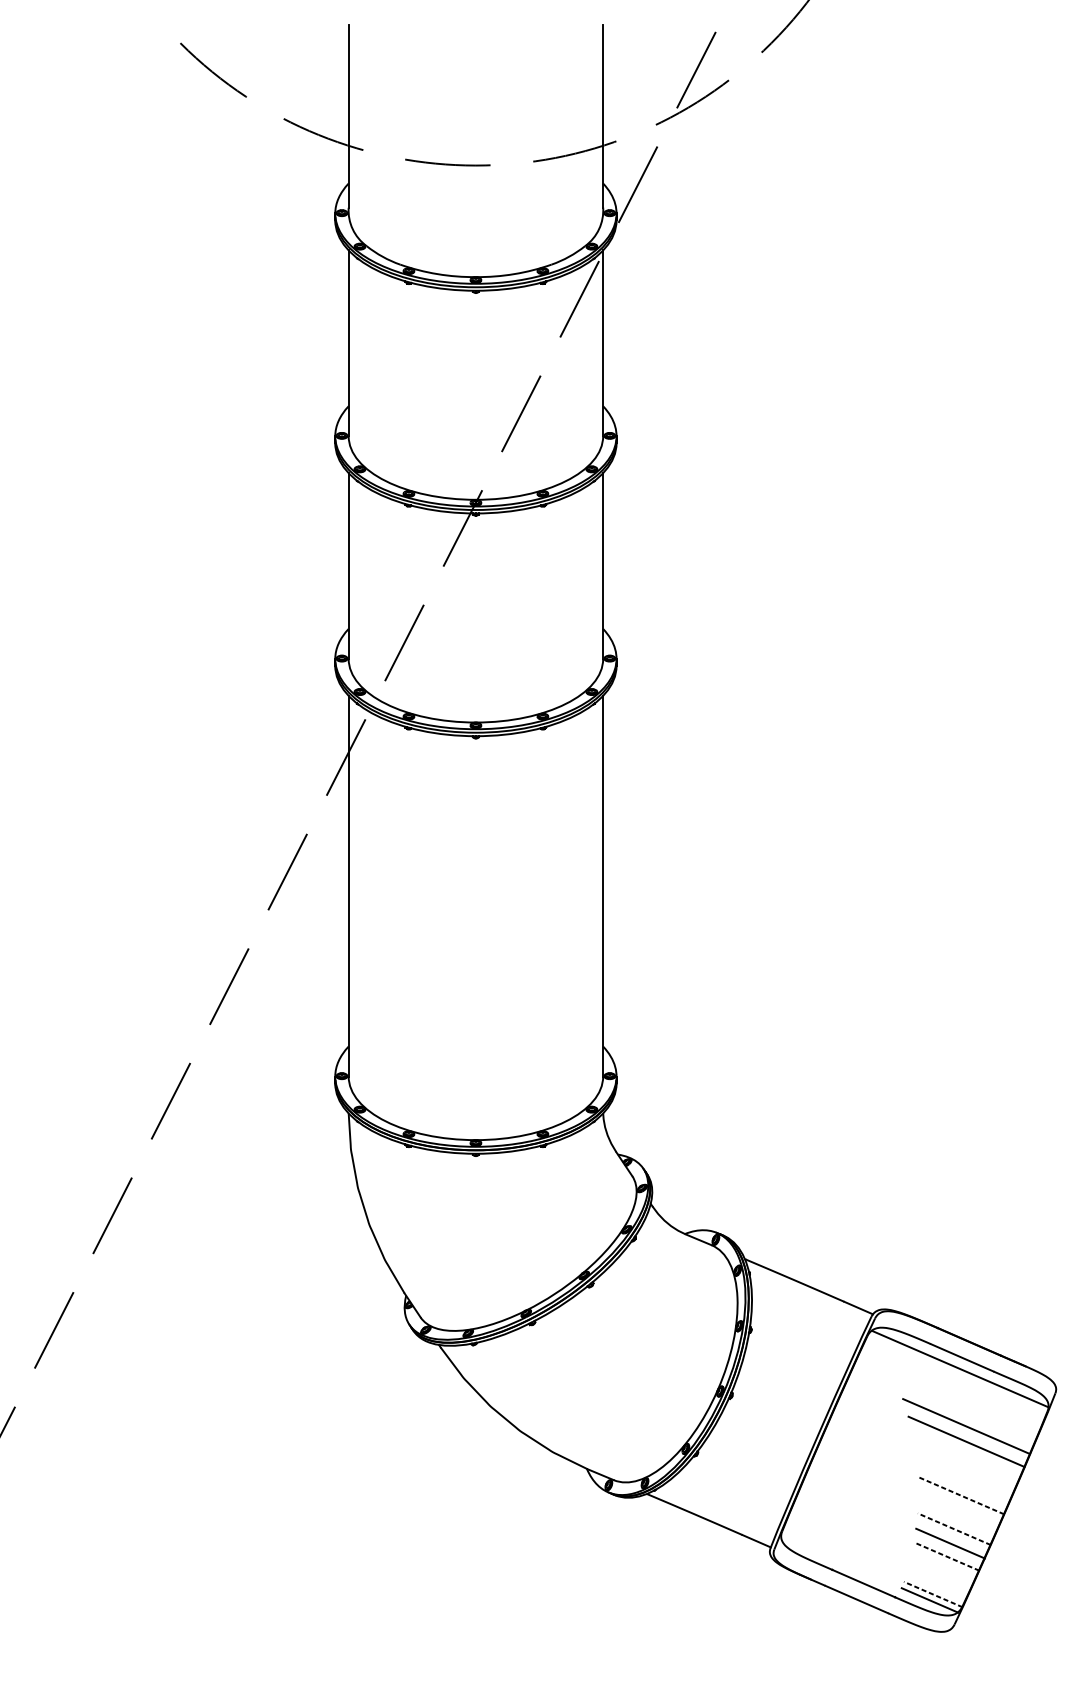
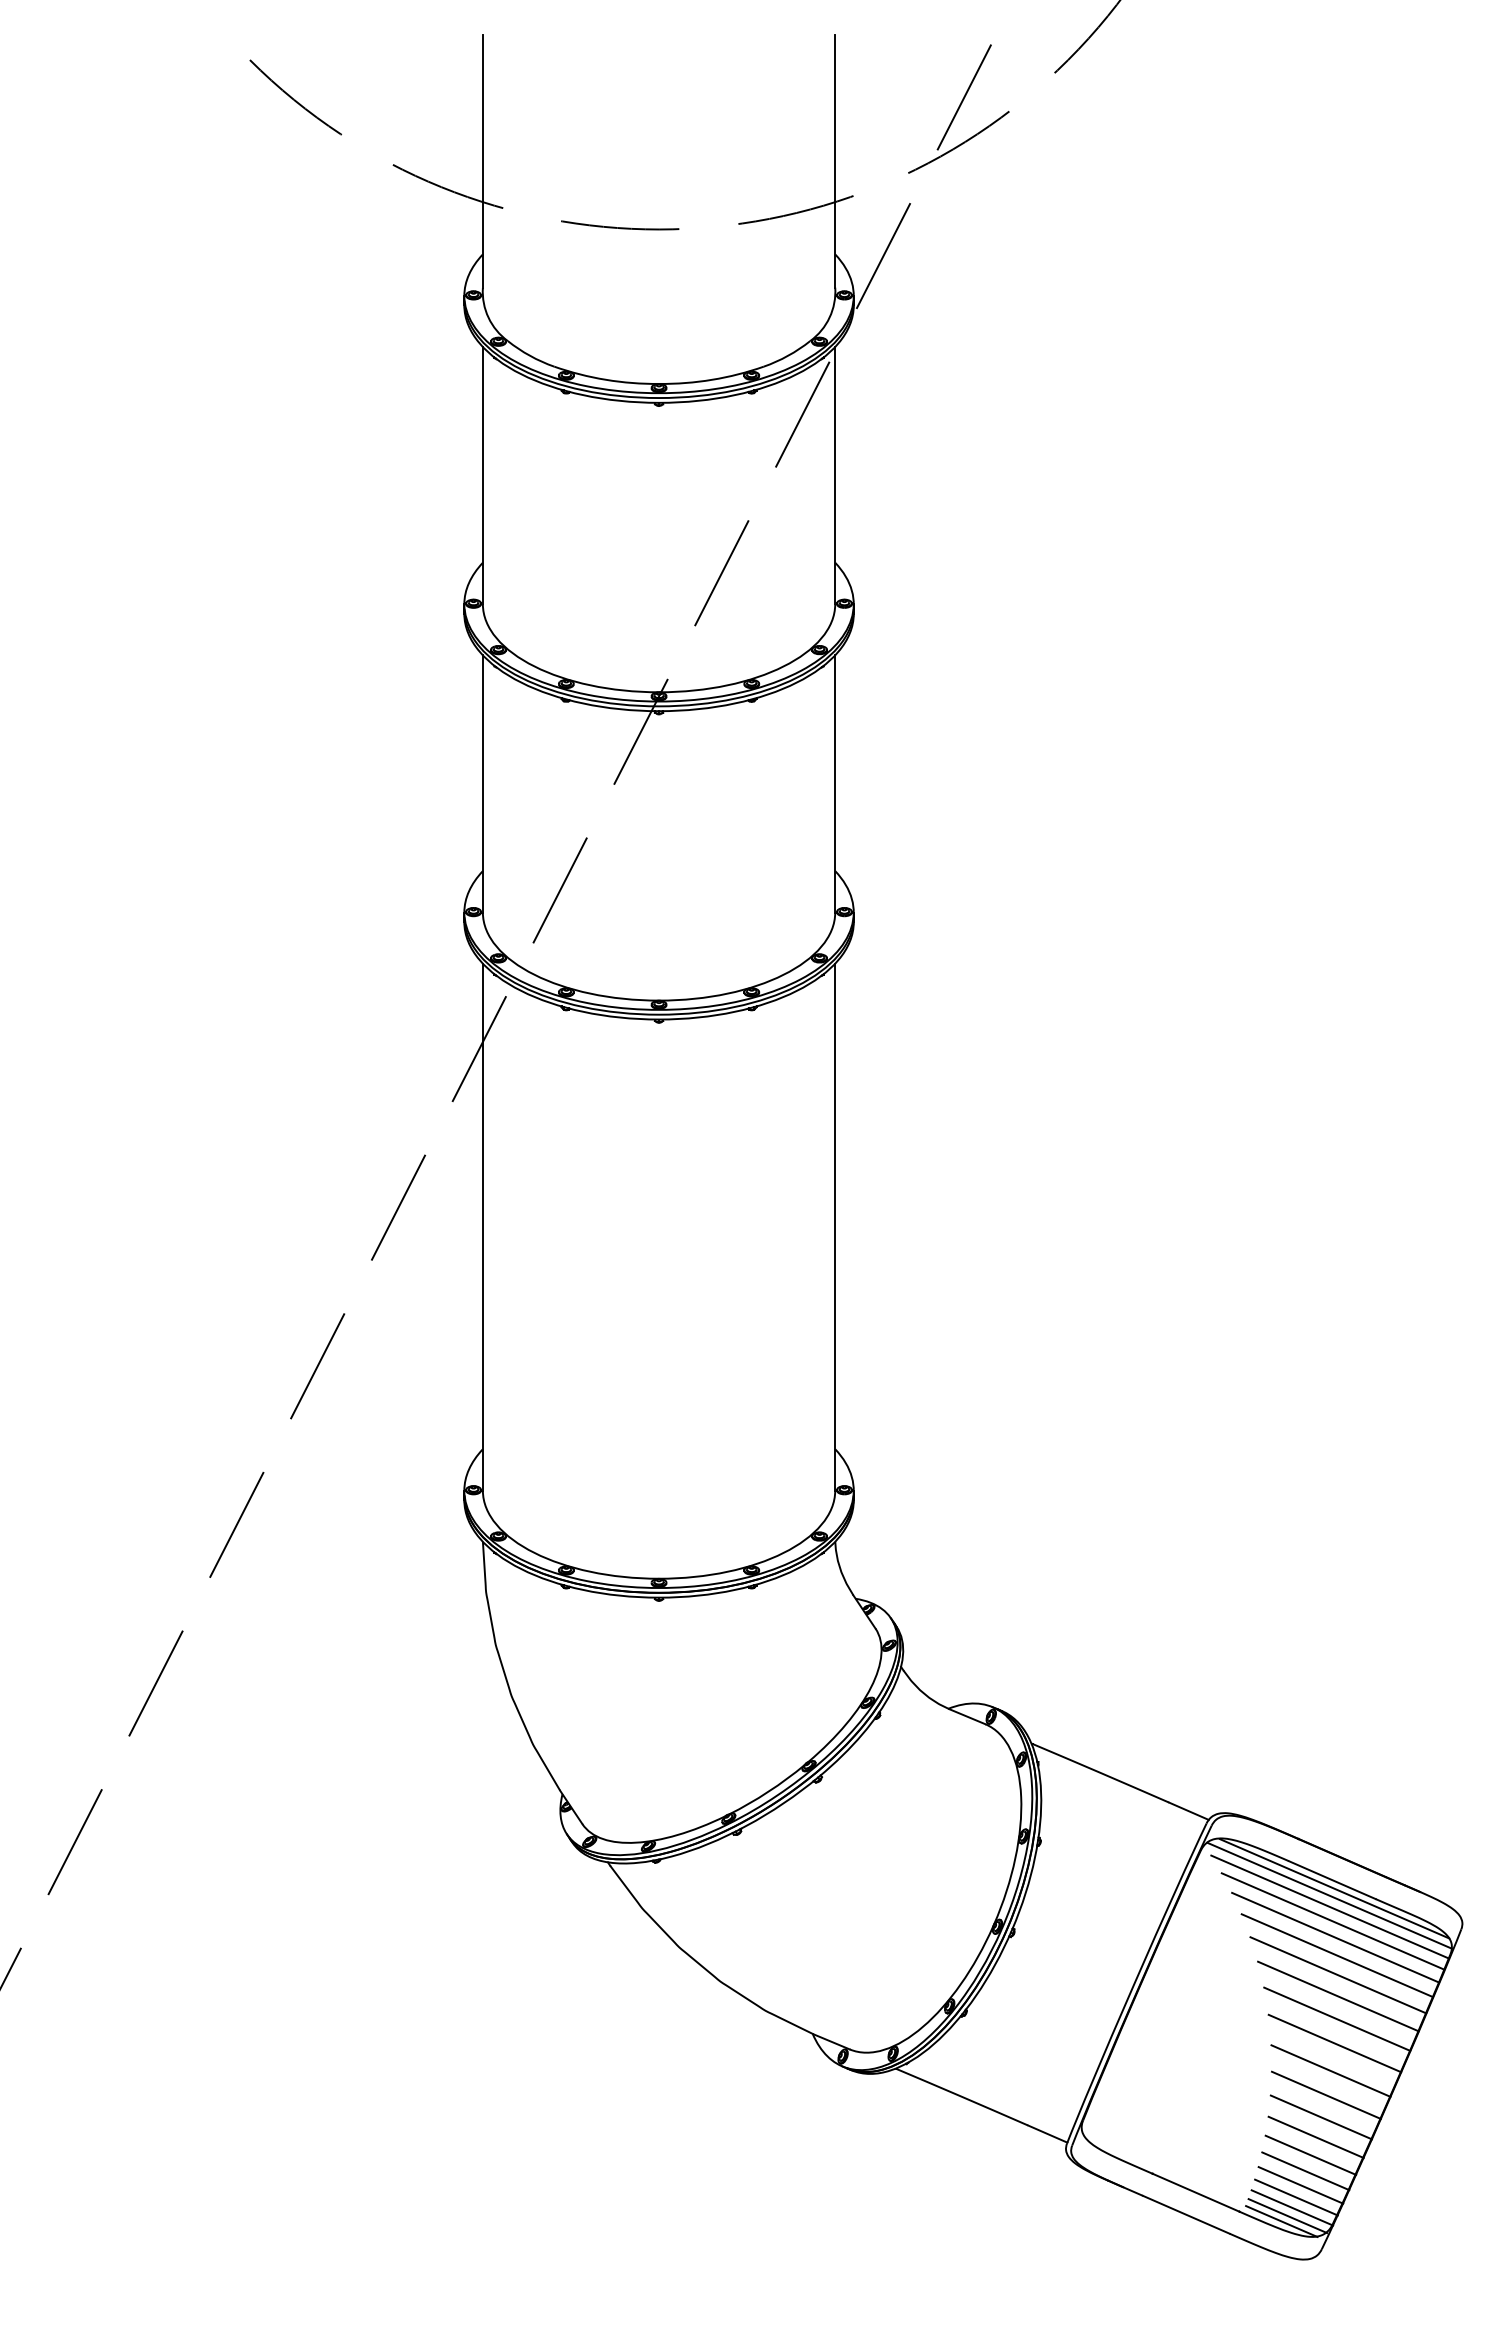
line: (963, 1363) -> (1334, 1888), added
line: (960, 1376) -> (1329, 1906), added
line: (962, 1387) -> (1332, 1921), added
line: (964, 1399) -> (1335, 1937), added
line: (965, 1412) -> (1337, 1955), added
line: (965, 1457) -> (1337, 2018), added
line: (963, 1475) -> (1334, 2043), added
line: (961, 1496) -> (1331, 2071), dashed -> solid
line: (957, 1512) -> (1325, 2094), added
line: (953, 1529) -> (1320, 2117), dashed -> solid
line: (946, 1556) -> (1310, 2155), dashed -> solid
line: (942, 1568) -> (1305, 2171), added
line: (939, 1578) -> (1300, 2185), added
line: (936, 1587) -> (1296, 2197), added
line: (932, 1594) -> (1291, 2207), dashed -> solid
line: (925, 1604) -> (1281, 2221), added

